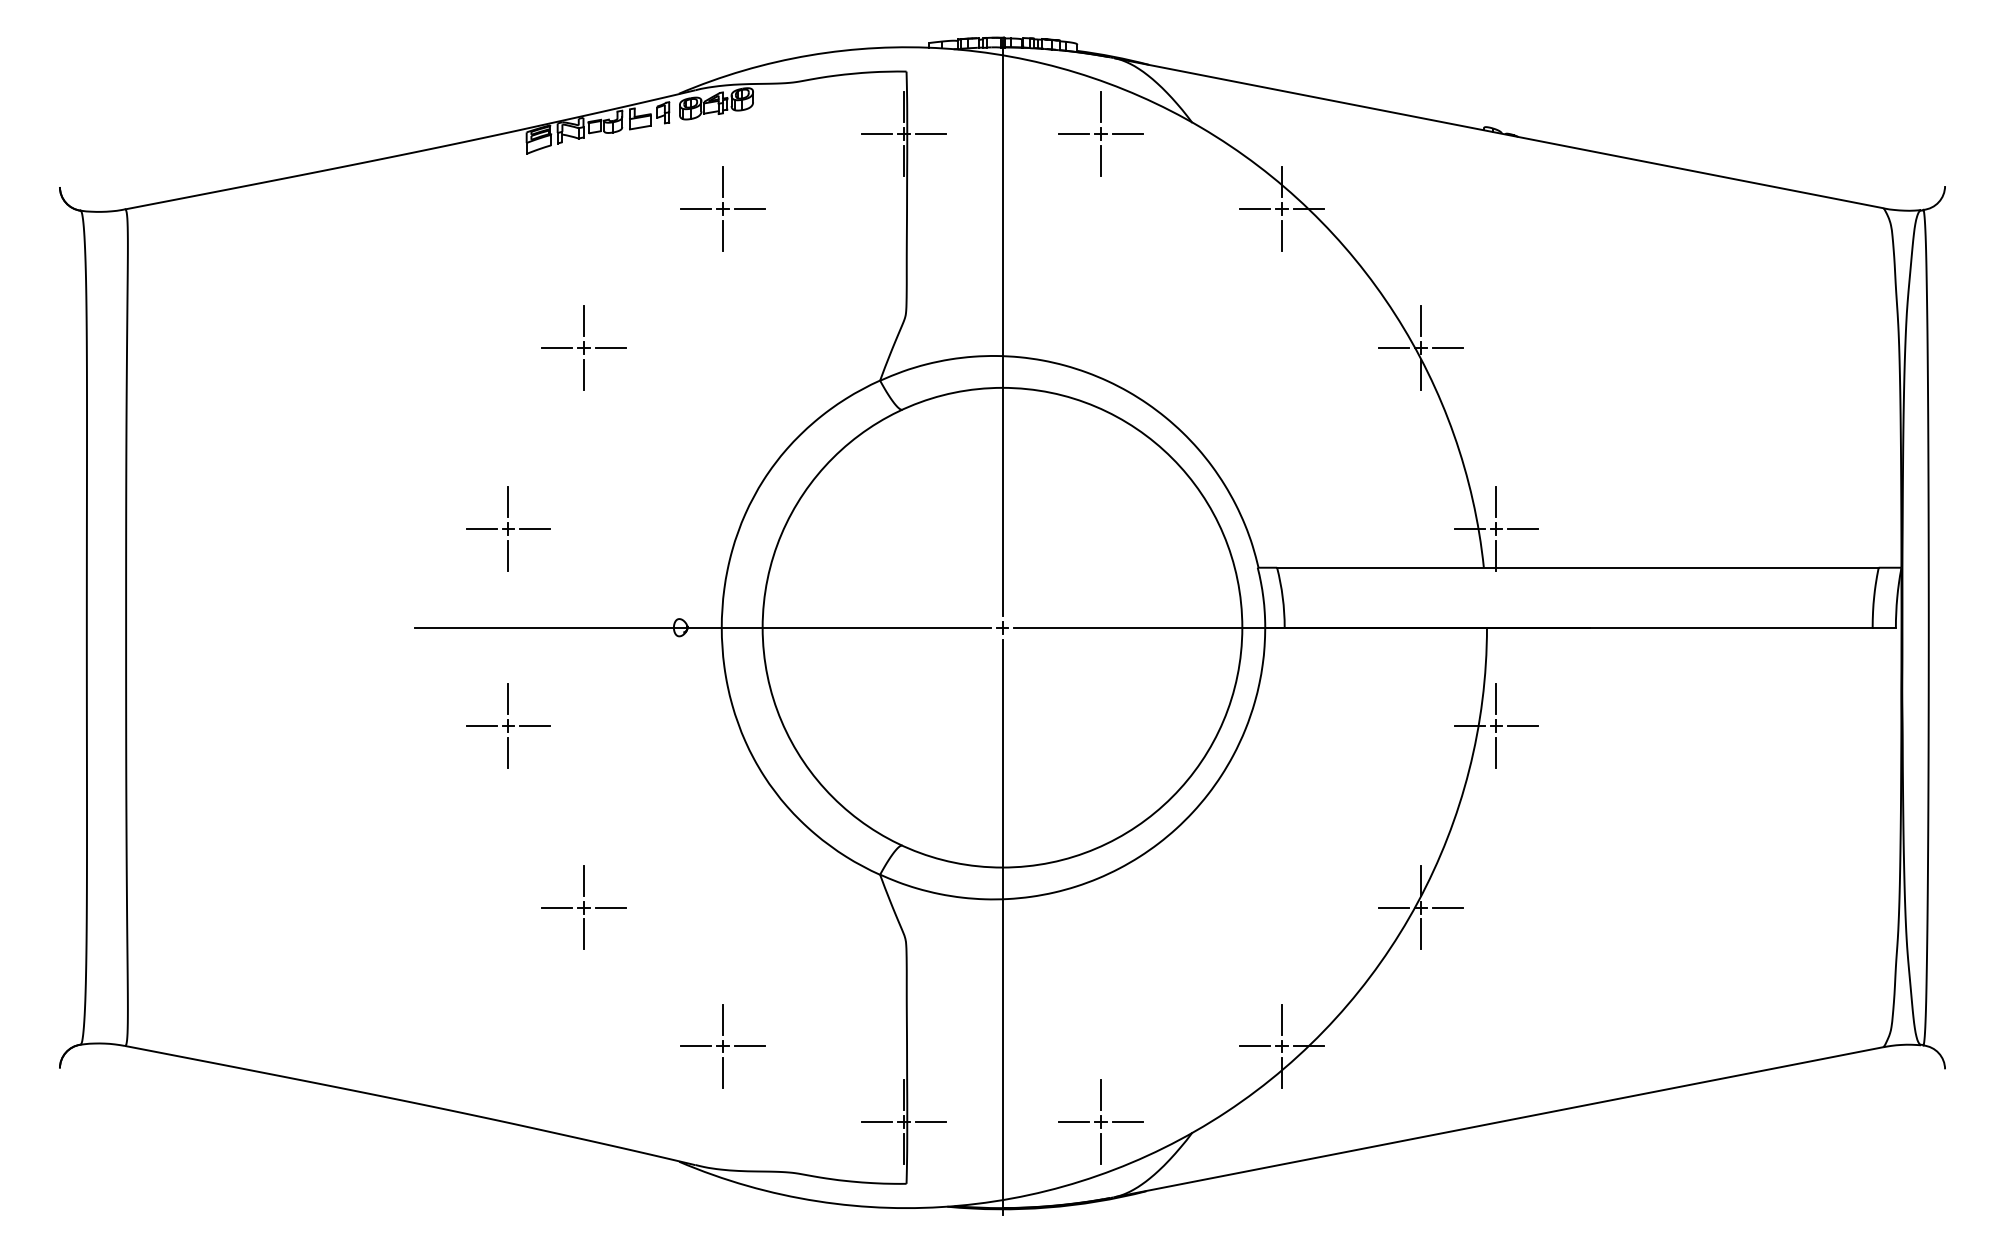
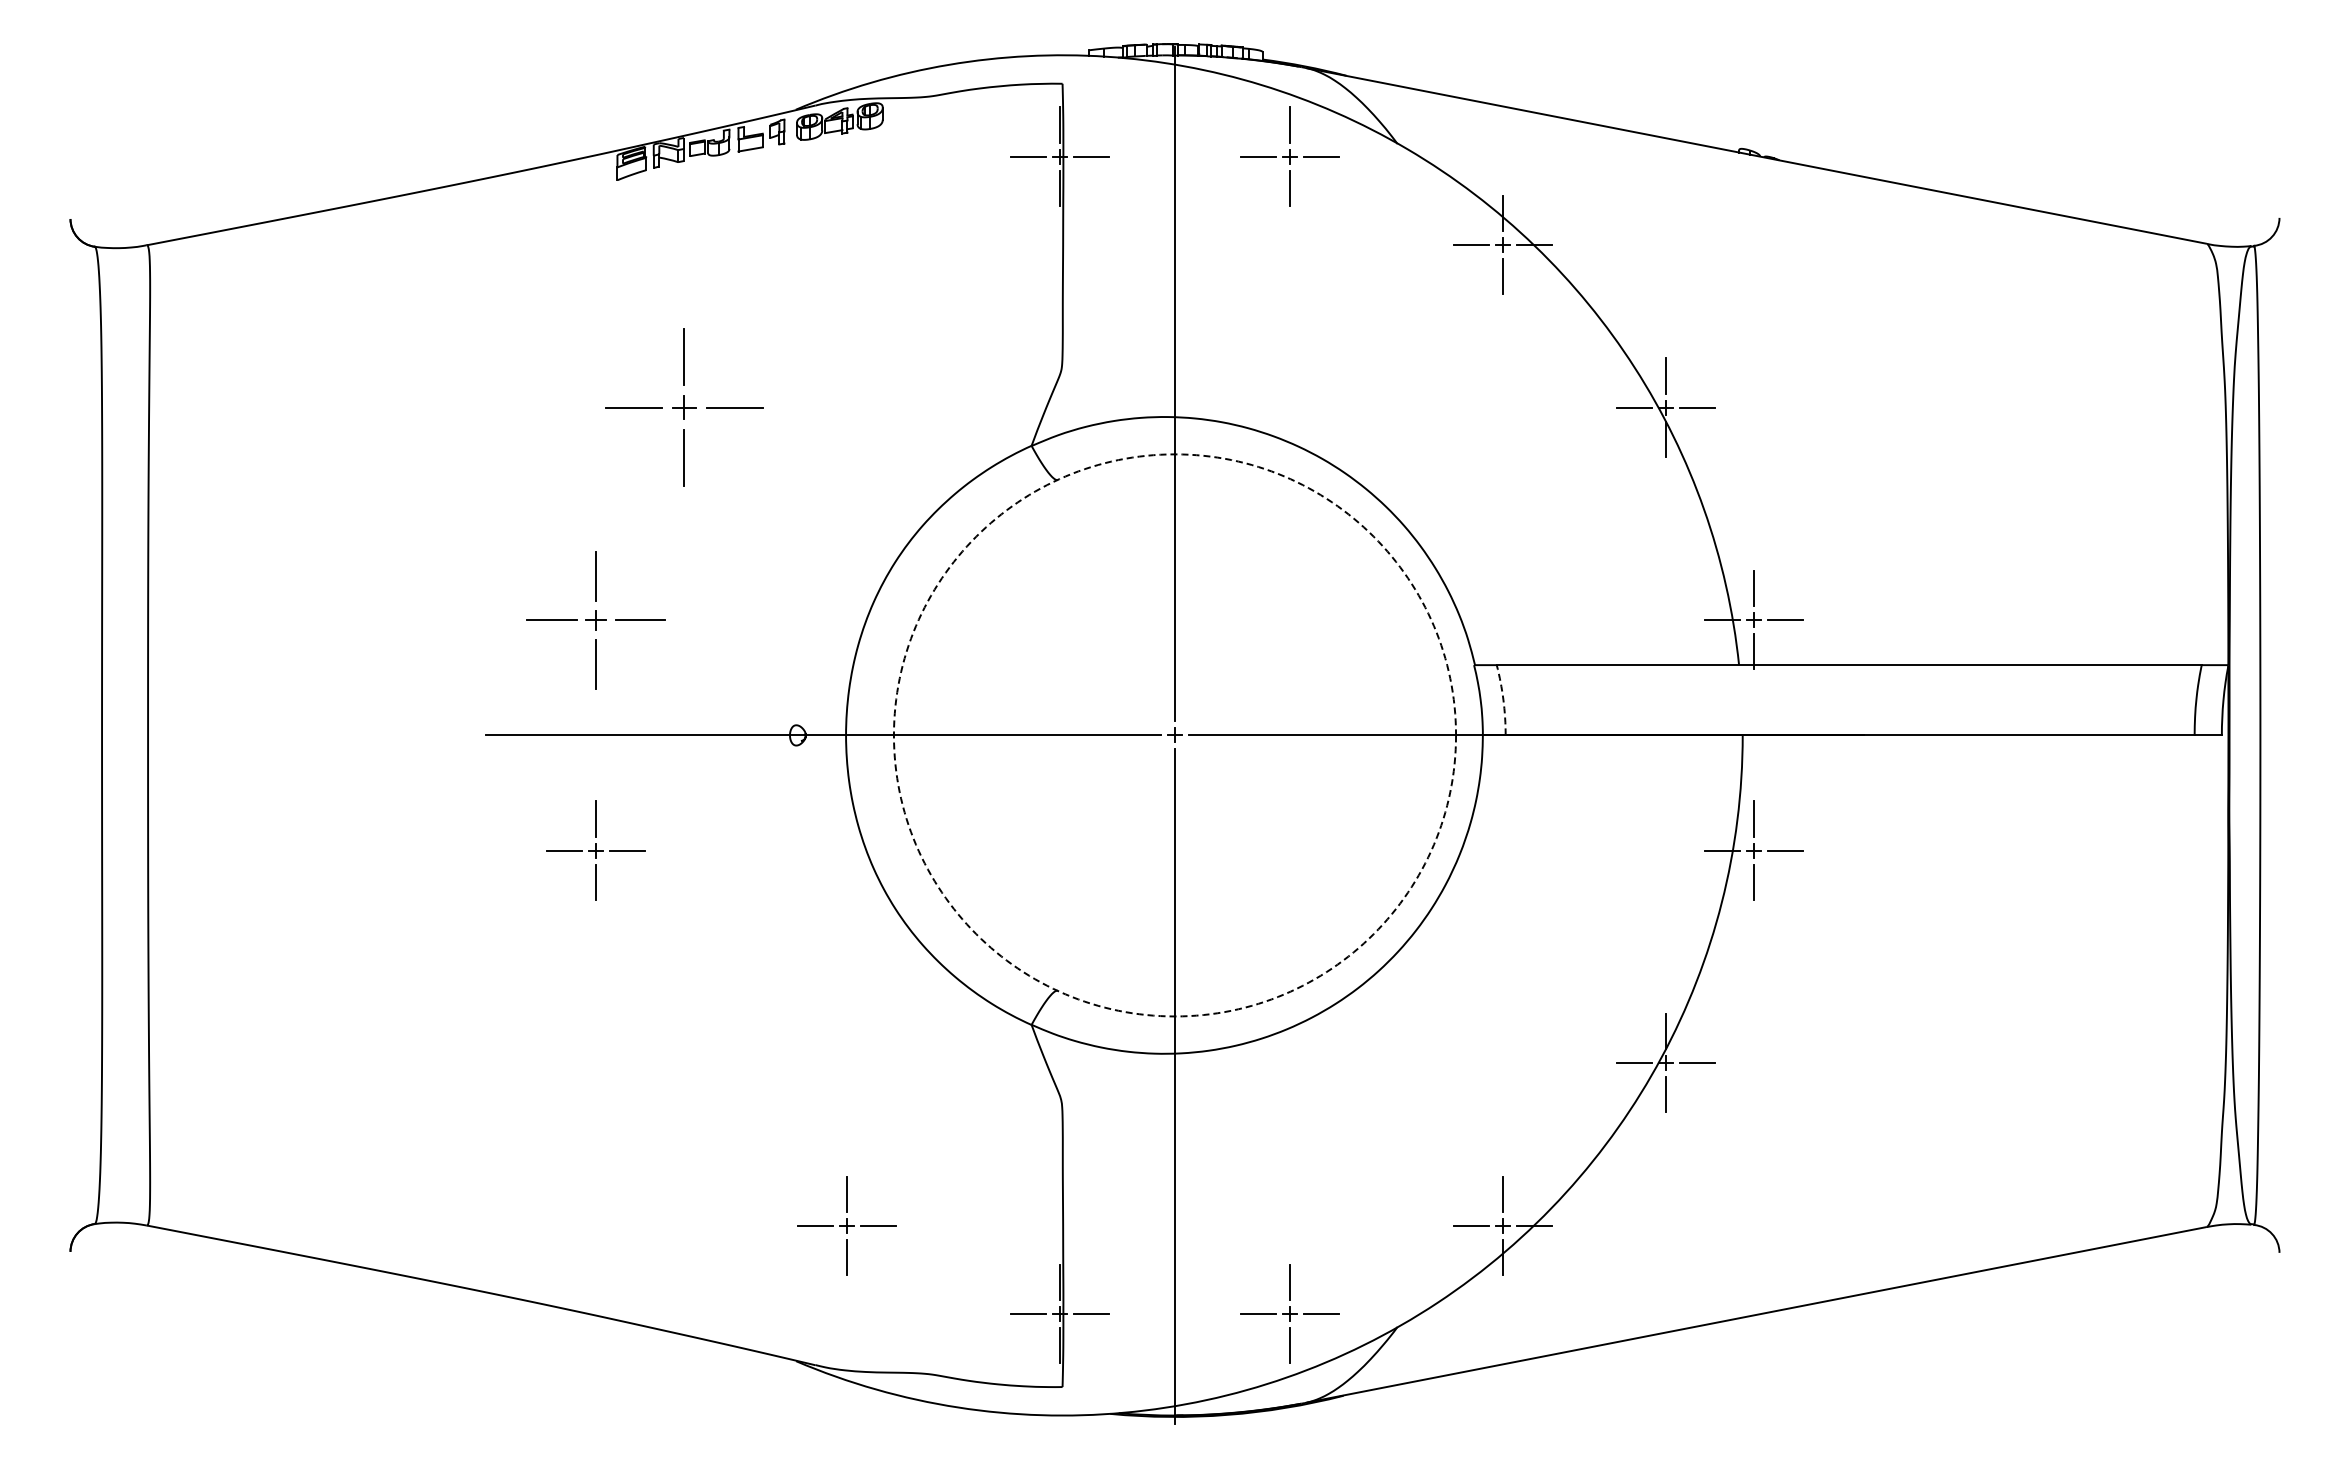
part: (722, 208) -> (846, 244), removed
part: (583, 347) -> (683, 407), size x1.6
part: (507, 528) -> (595, 619), size x1.4
arc: (1282, 597) -> (1503, 699), solid -> dashed
circle: (1002, 627) -> (1174, 735), solid -> dashed
part: (583, 906) -> (683, 1062), removed

